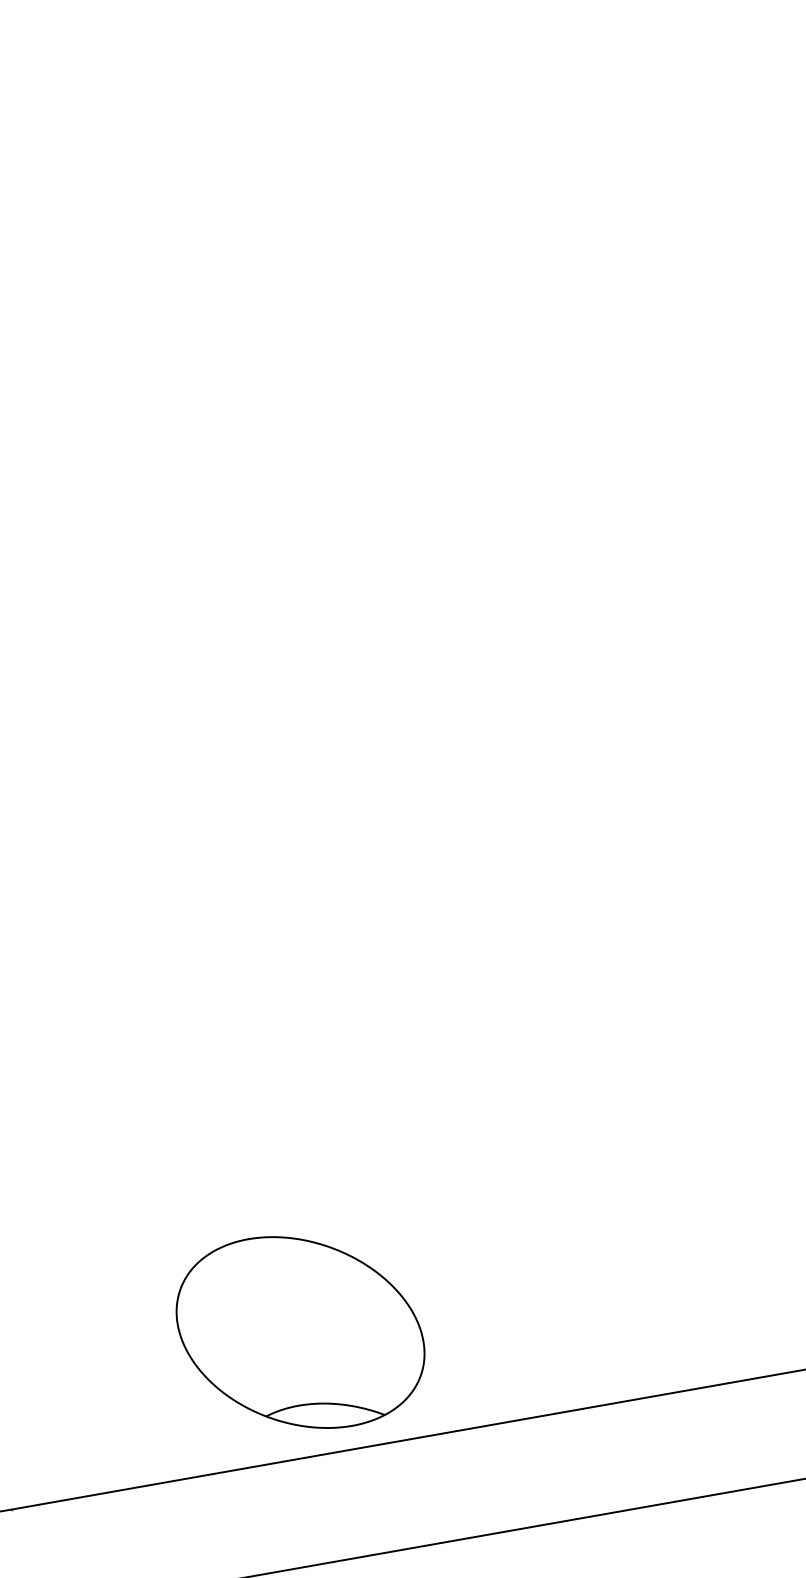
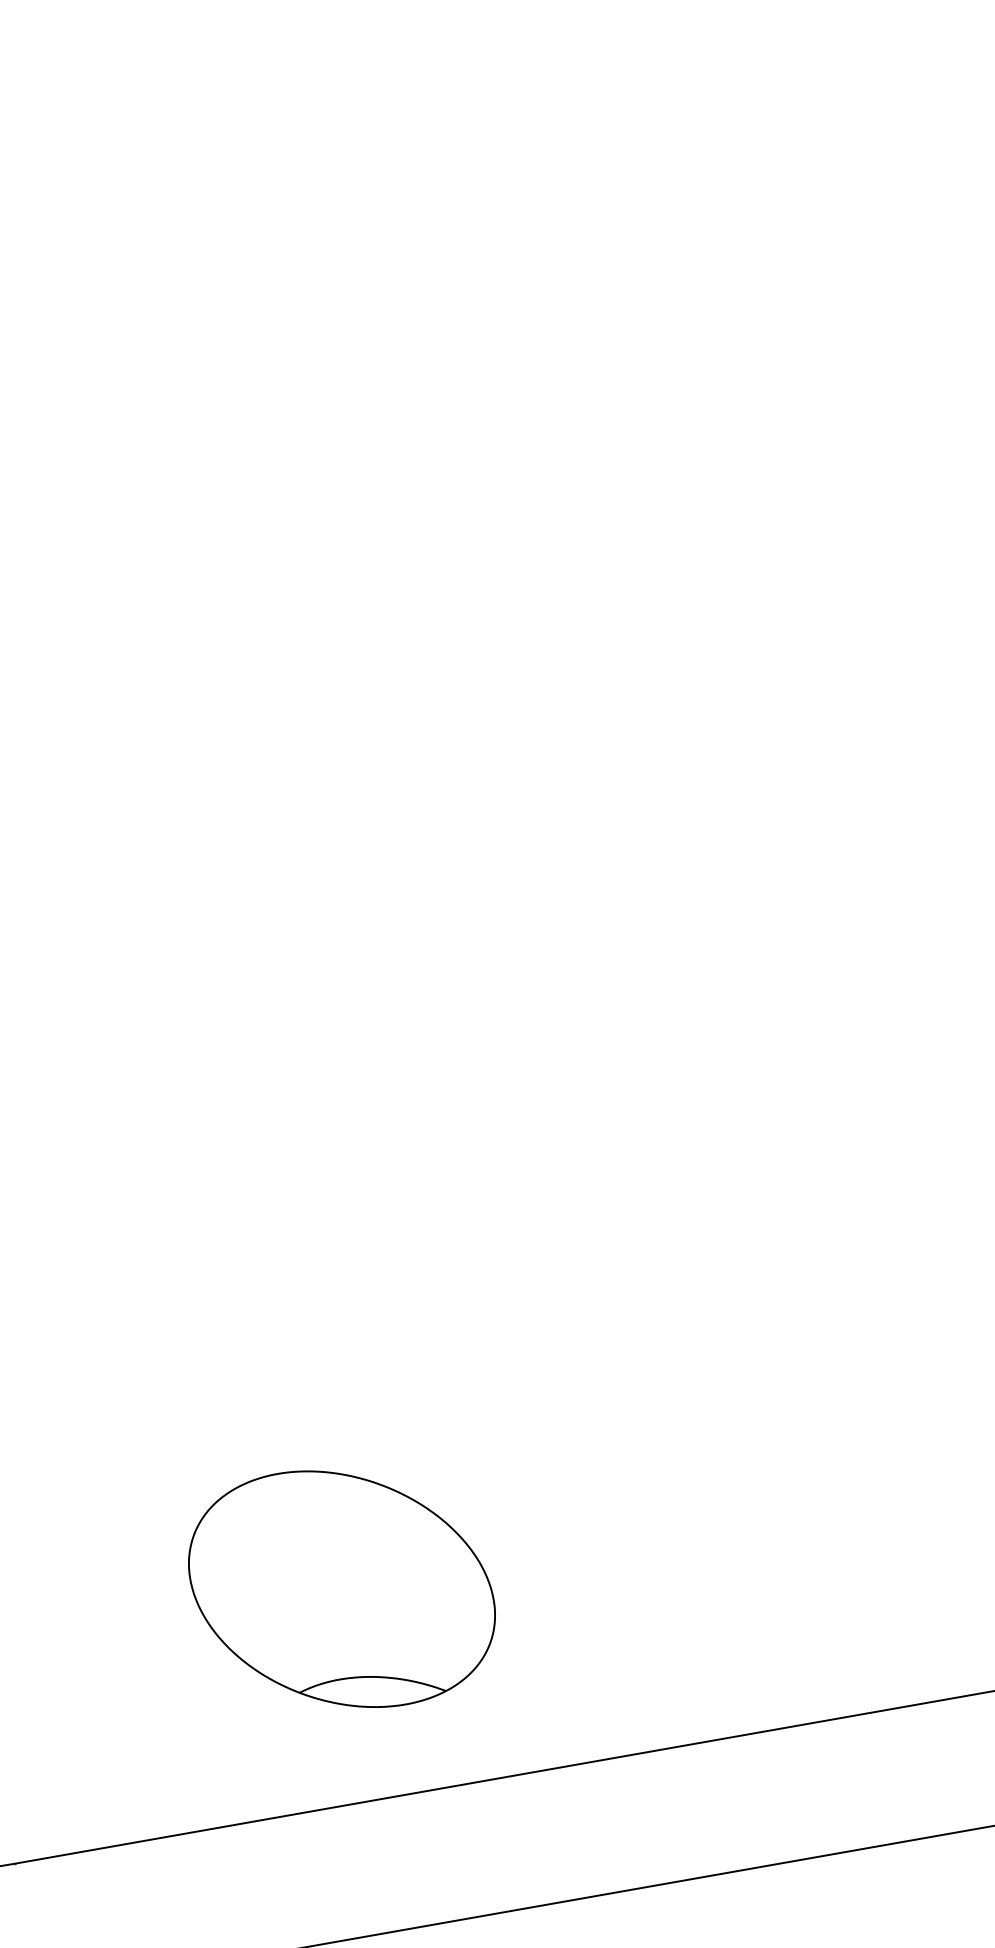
part: (300, 1331) -> (341, 1588), moved

